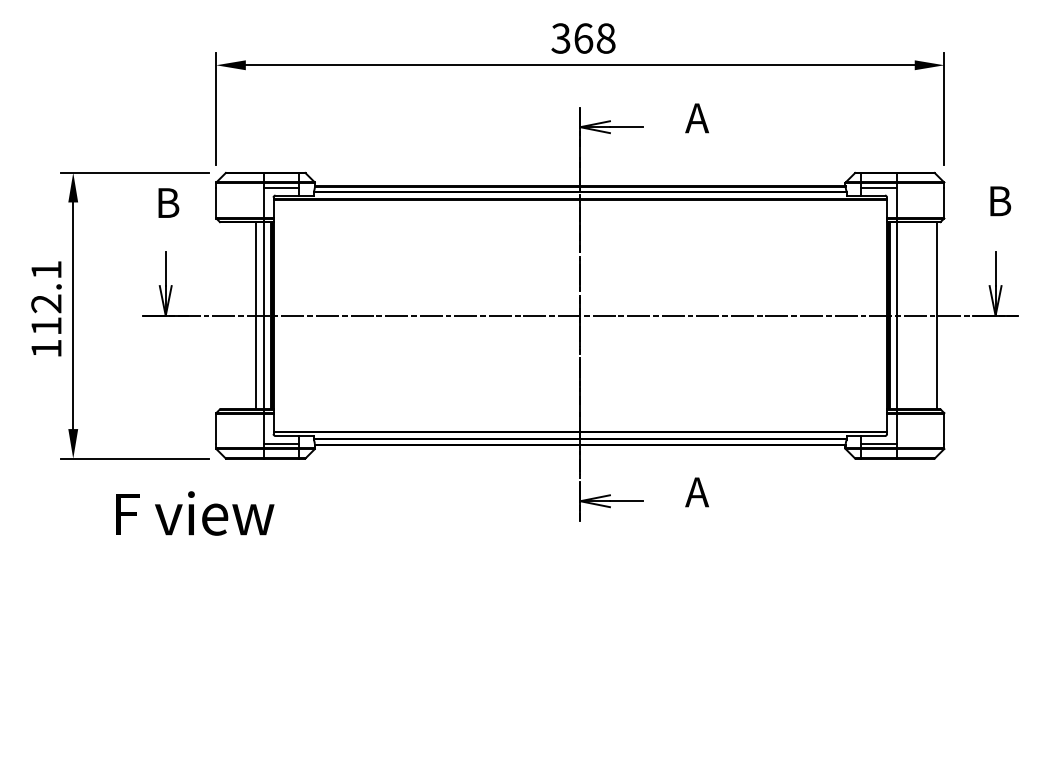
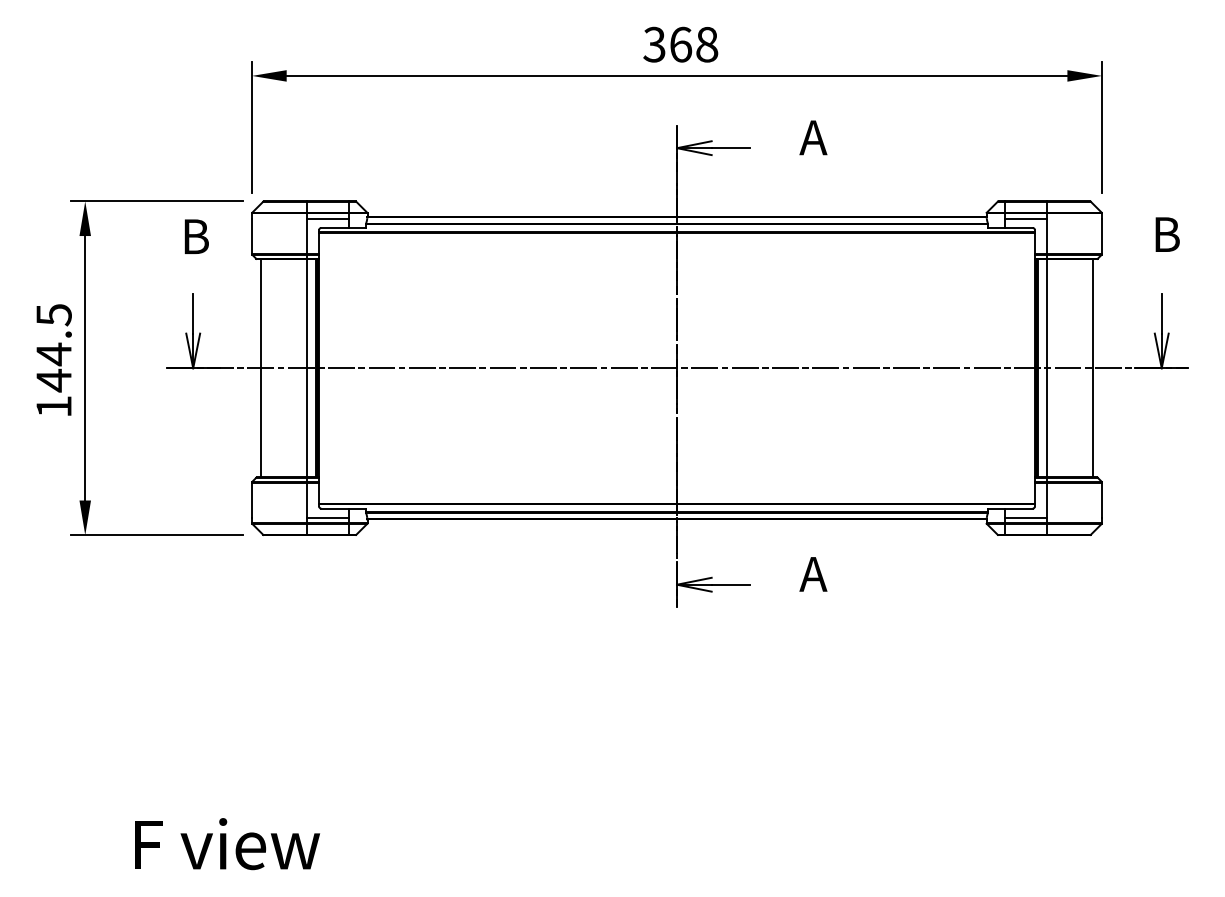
text: (46, 298) -> (53, 348), 112.1 -> 144.5
line: (255, 315) -> (261, 368), moved
text: (195, 513) -> (227, 844), moved

